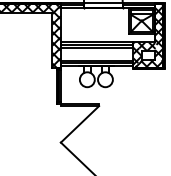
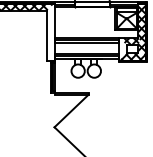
hatch: (56, 36) -> (50, 32), removed
hatch: (136, 53) -> (122, 47), removed

